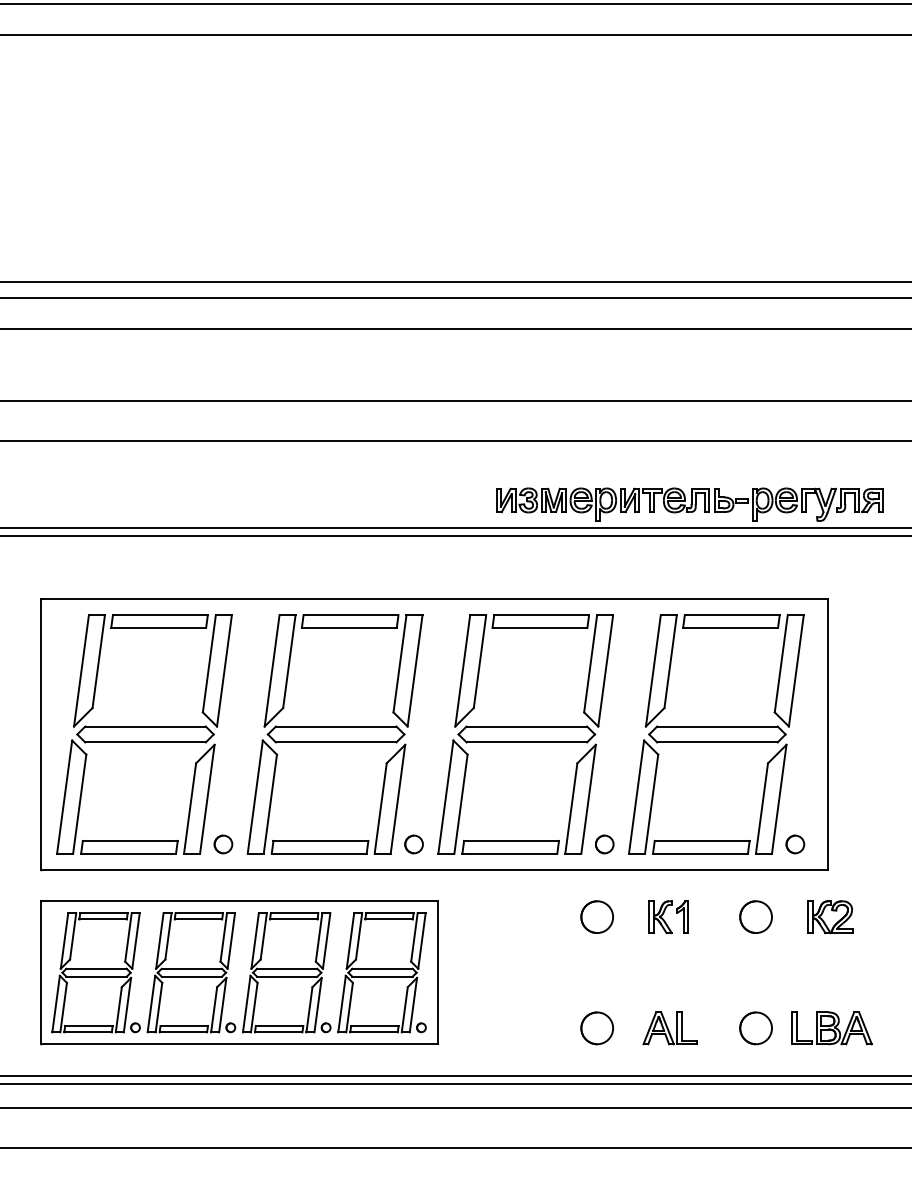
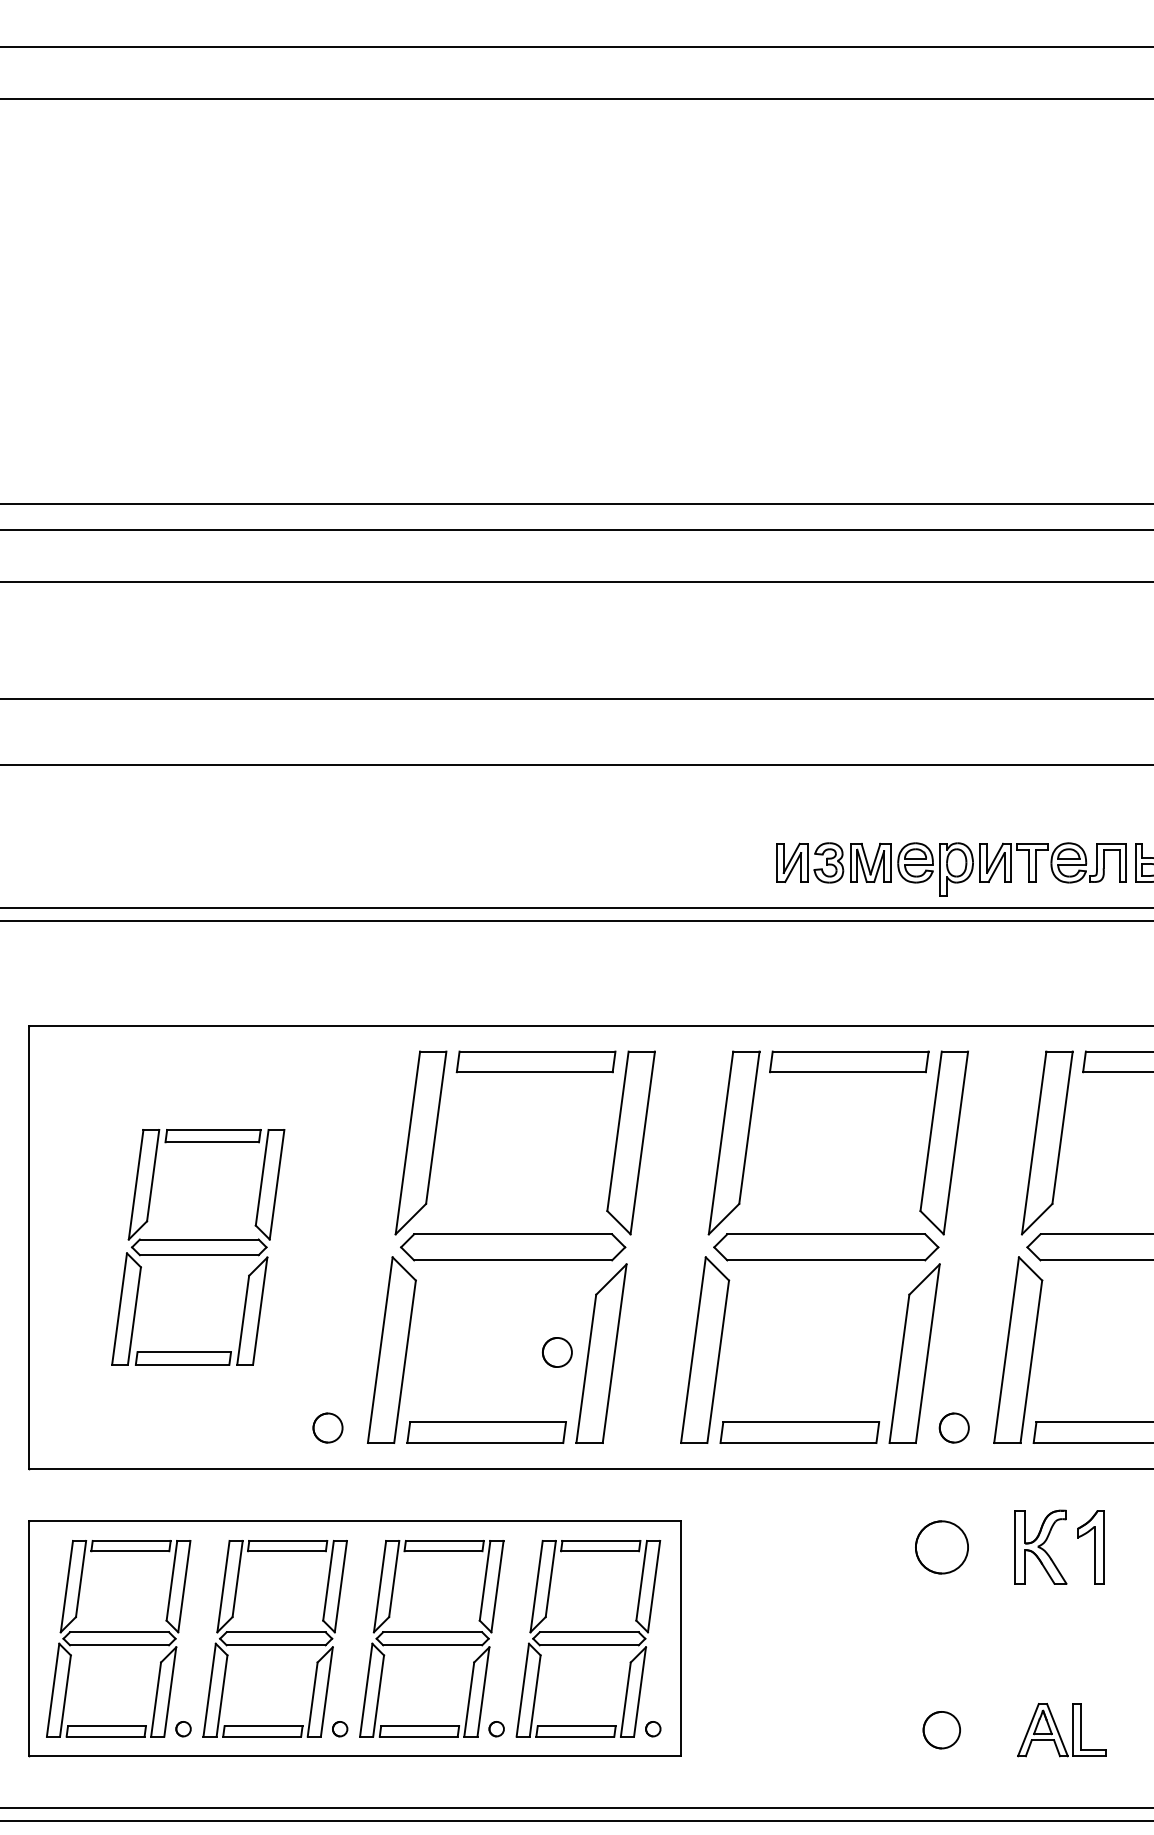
part: (144, 734) -> (198, 1247), size x0.6
part: (413, 844) -> (556, 1352), moved
part: (668, 917) -> (1059, 1548), size x1.4
part: (596, 1028) -> (940, 1730), size x0.7

